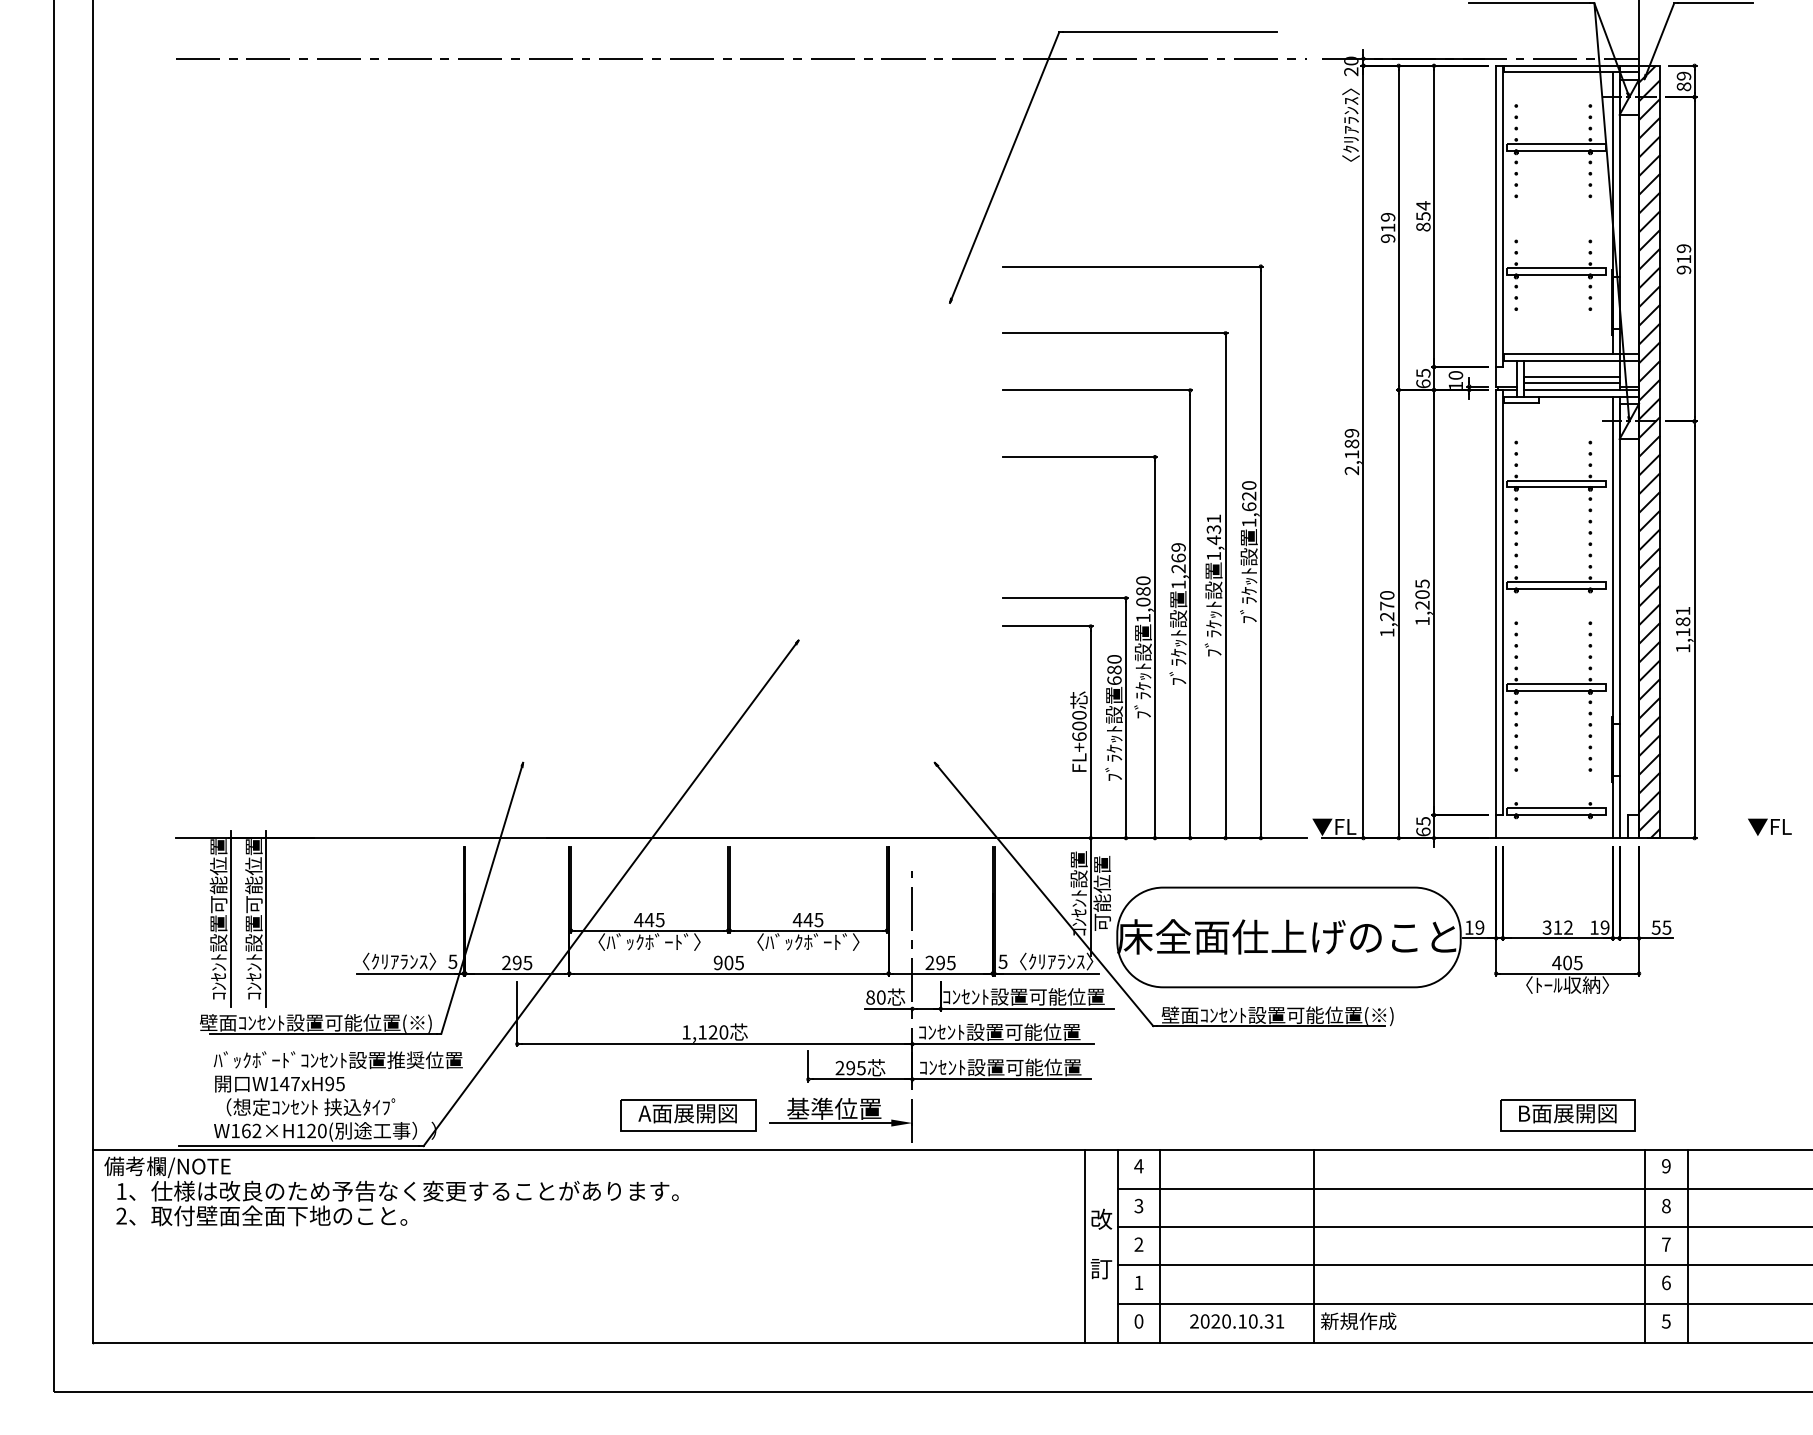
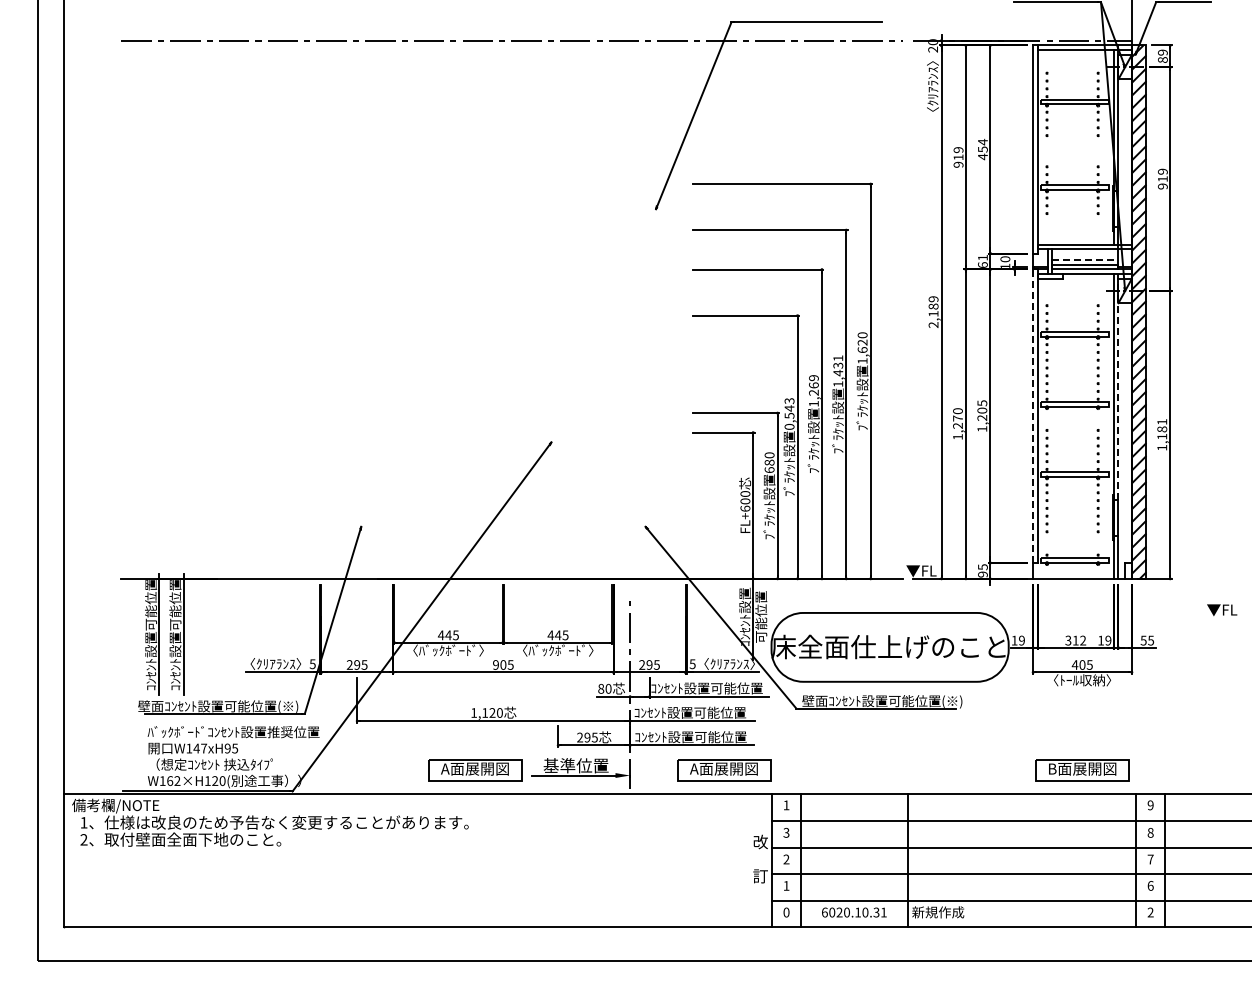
text: (1422, 226) -> (982, 156), 854 -> 454
text: (1422, 372) -> (982, 257), 65 -> 61
line: (1571, 377) -> (1085, 260), solid -> dashed
line: (1619, 561) -> (1118, 387), solid -> dashed
text: (1143, 598) -> (789, 413), 1,080 -> 0,543
line: (1496, 603) -> (1033, 416), solid -> dashed
text: (1770, 827) -> (1222, 610), moved
text: (1422, 831) -> (982, 574), 65 -> 95
part: (1049, 1115) -> (724, 770), added
text: (1138, 1166) -> (786, 805), 4 -> 1
line: (1085, 1246) -> (749, 860), removed
text: (1193, 1321) -> (824, 912), 2020.10.31 -> 6020.10.31
text: (1666, 1321) -> (1150, 912), 5 -> 2

